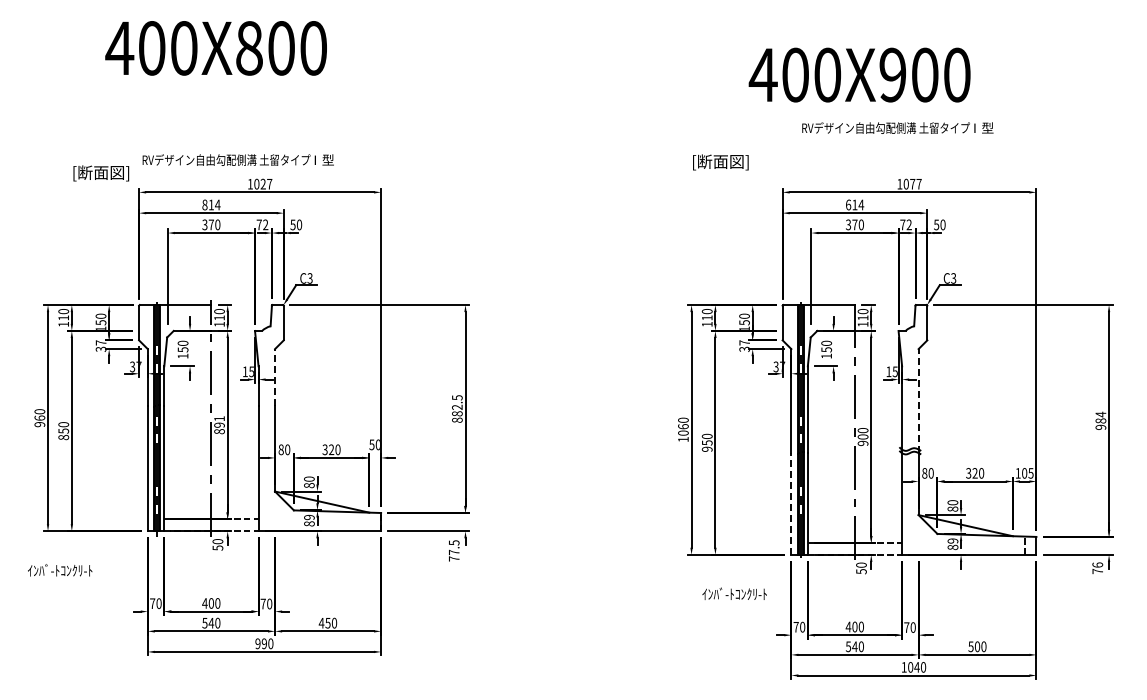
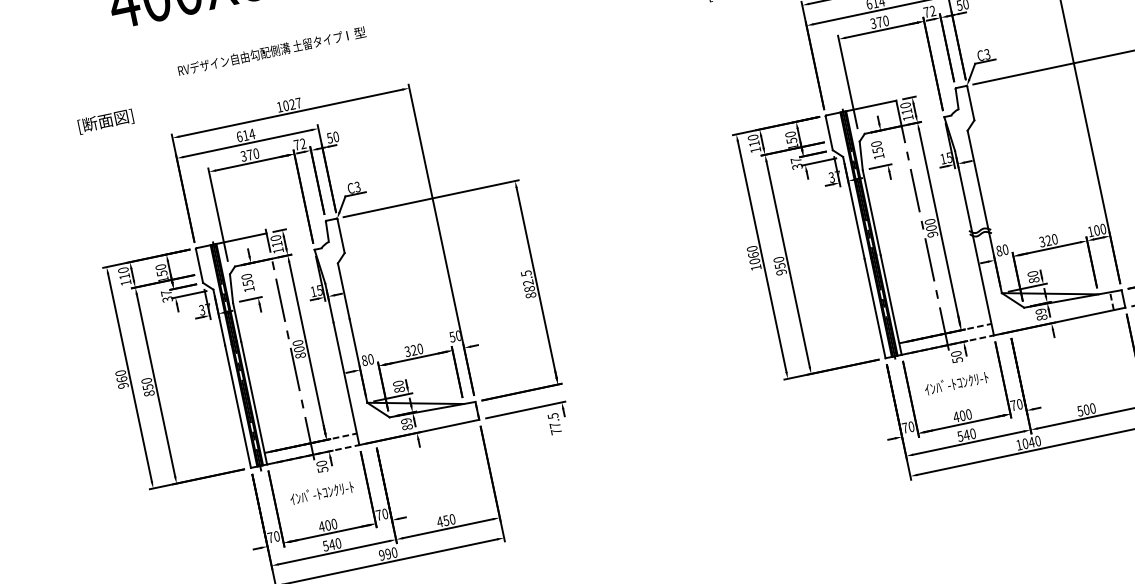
text: (237, 159) -> (271, 51), moved
text: (101, 173) -> (106, 121), moved
text: (204, 204) -> (239, 136), 814 -> 614
line: (275, 376) -> (344, 290), dashed -> solid
line: (918, 401) -> (978, 182), dashed -> solid
text: (219, 421) -> (298, 345), 891 -> 800
text: (1030, 473) -> (1102, 229), 105 -> 100
line: (791, 504) -> (875, 308), dashed -> solid
text: (60, 570) -> (322, 492), moved
text: (734, 593) -> (956, 382), moved

